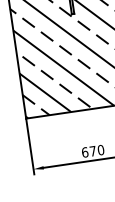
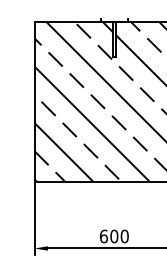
text: (93, 151) -> (114, 236), 670 -> 600

